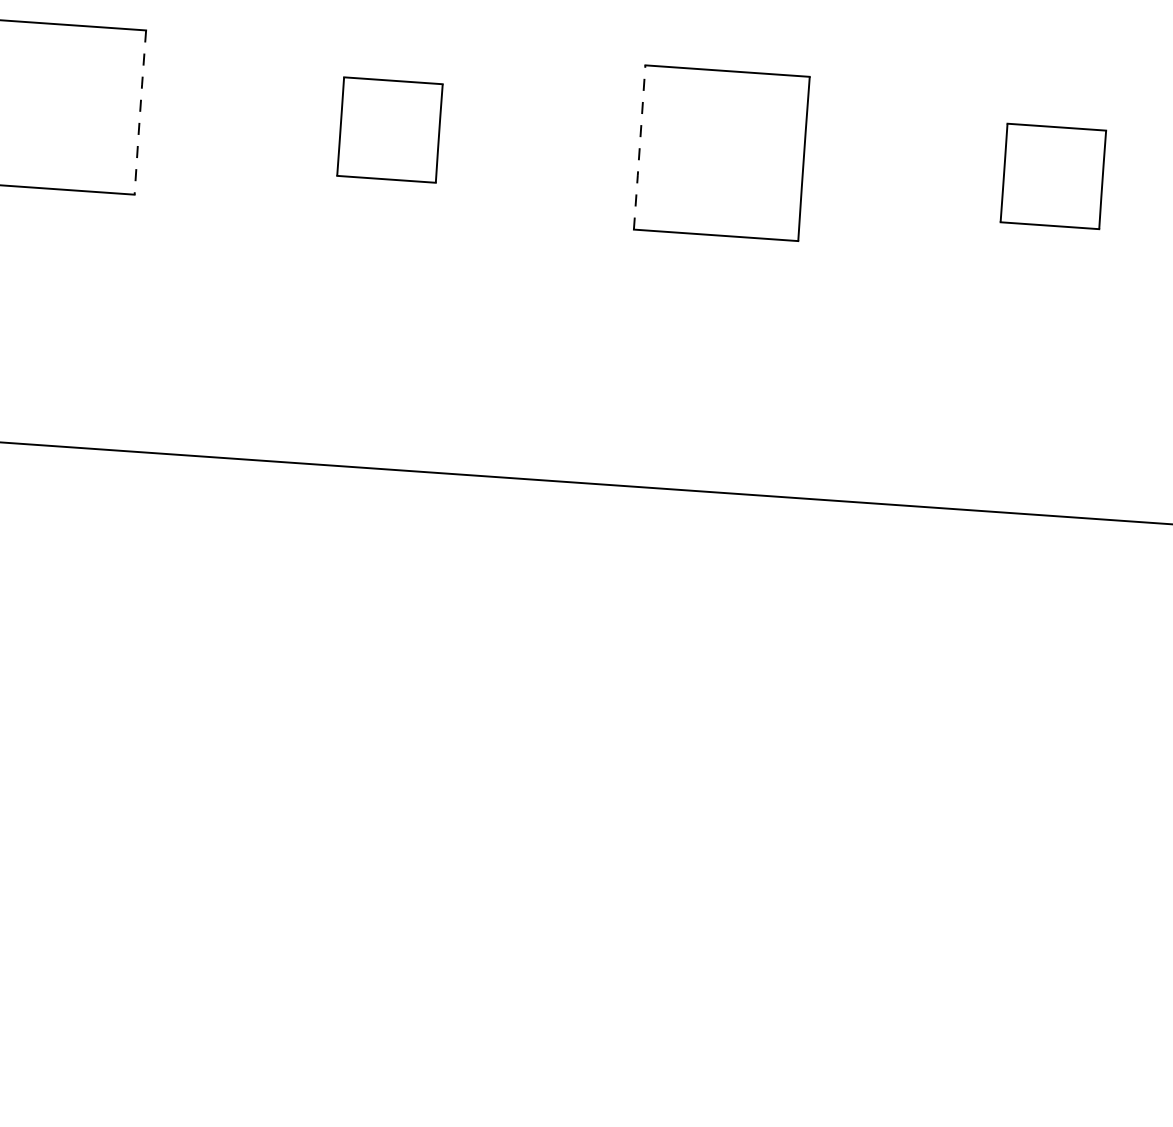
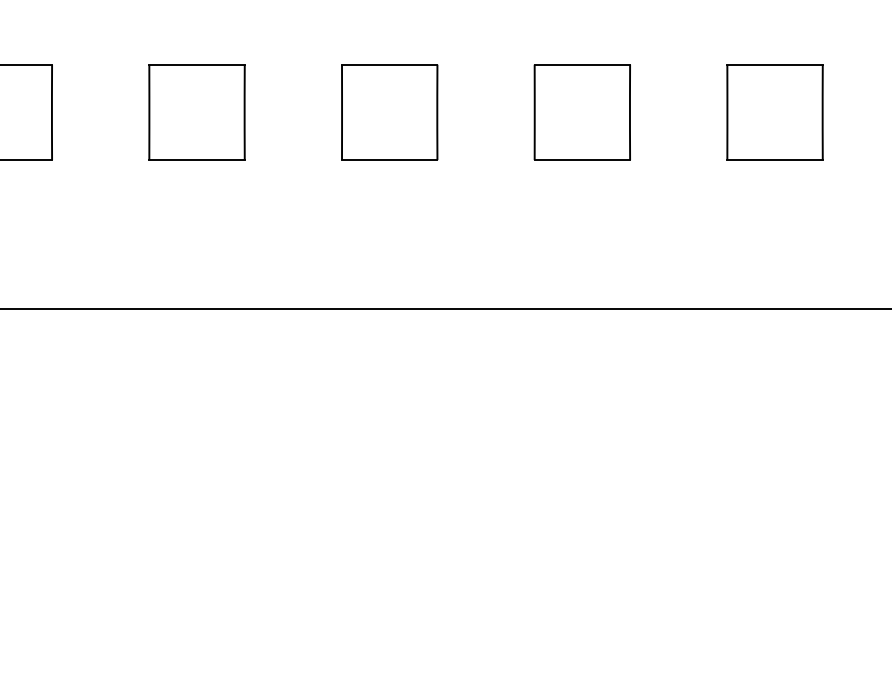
line: (139, 112) -> (51, 112), dashed -> solid
part: (389, 130) -> (196, 112), size x1.67
line: (640, 145) -> (342, 111), dashed -> solid
part: (1052, 176) -> (581, 112), size x1.67

